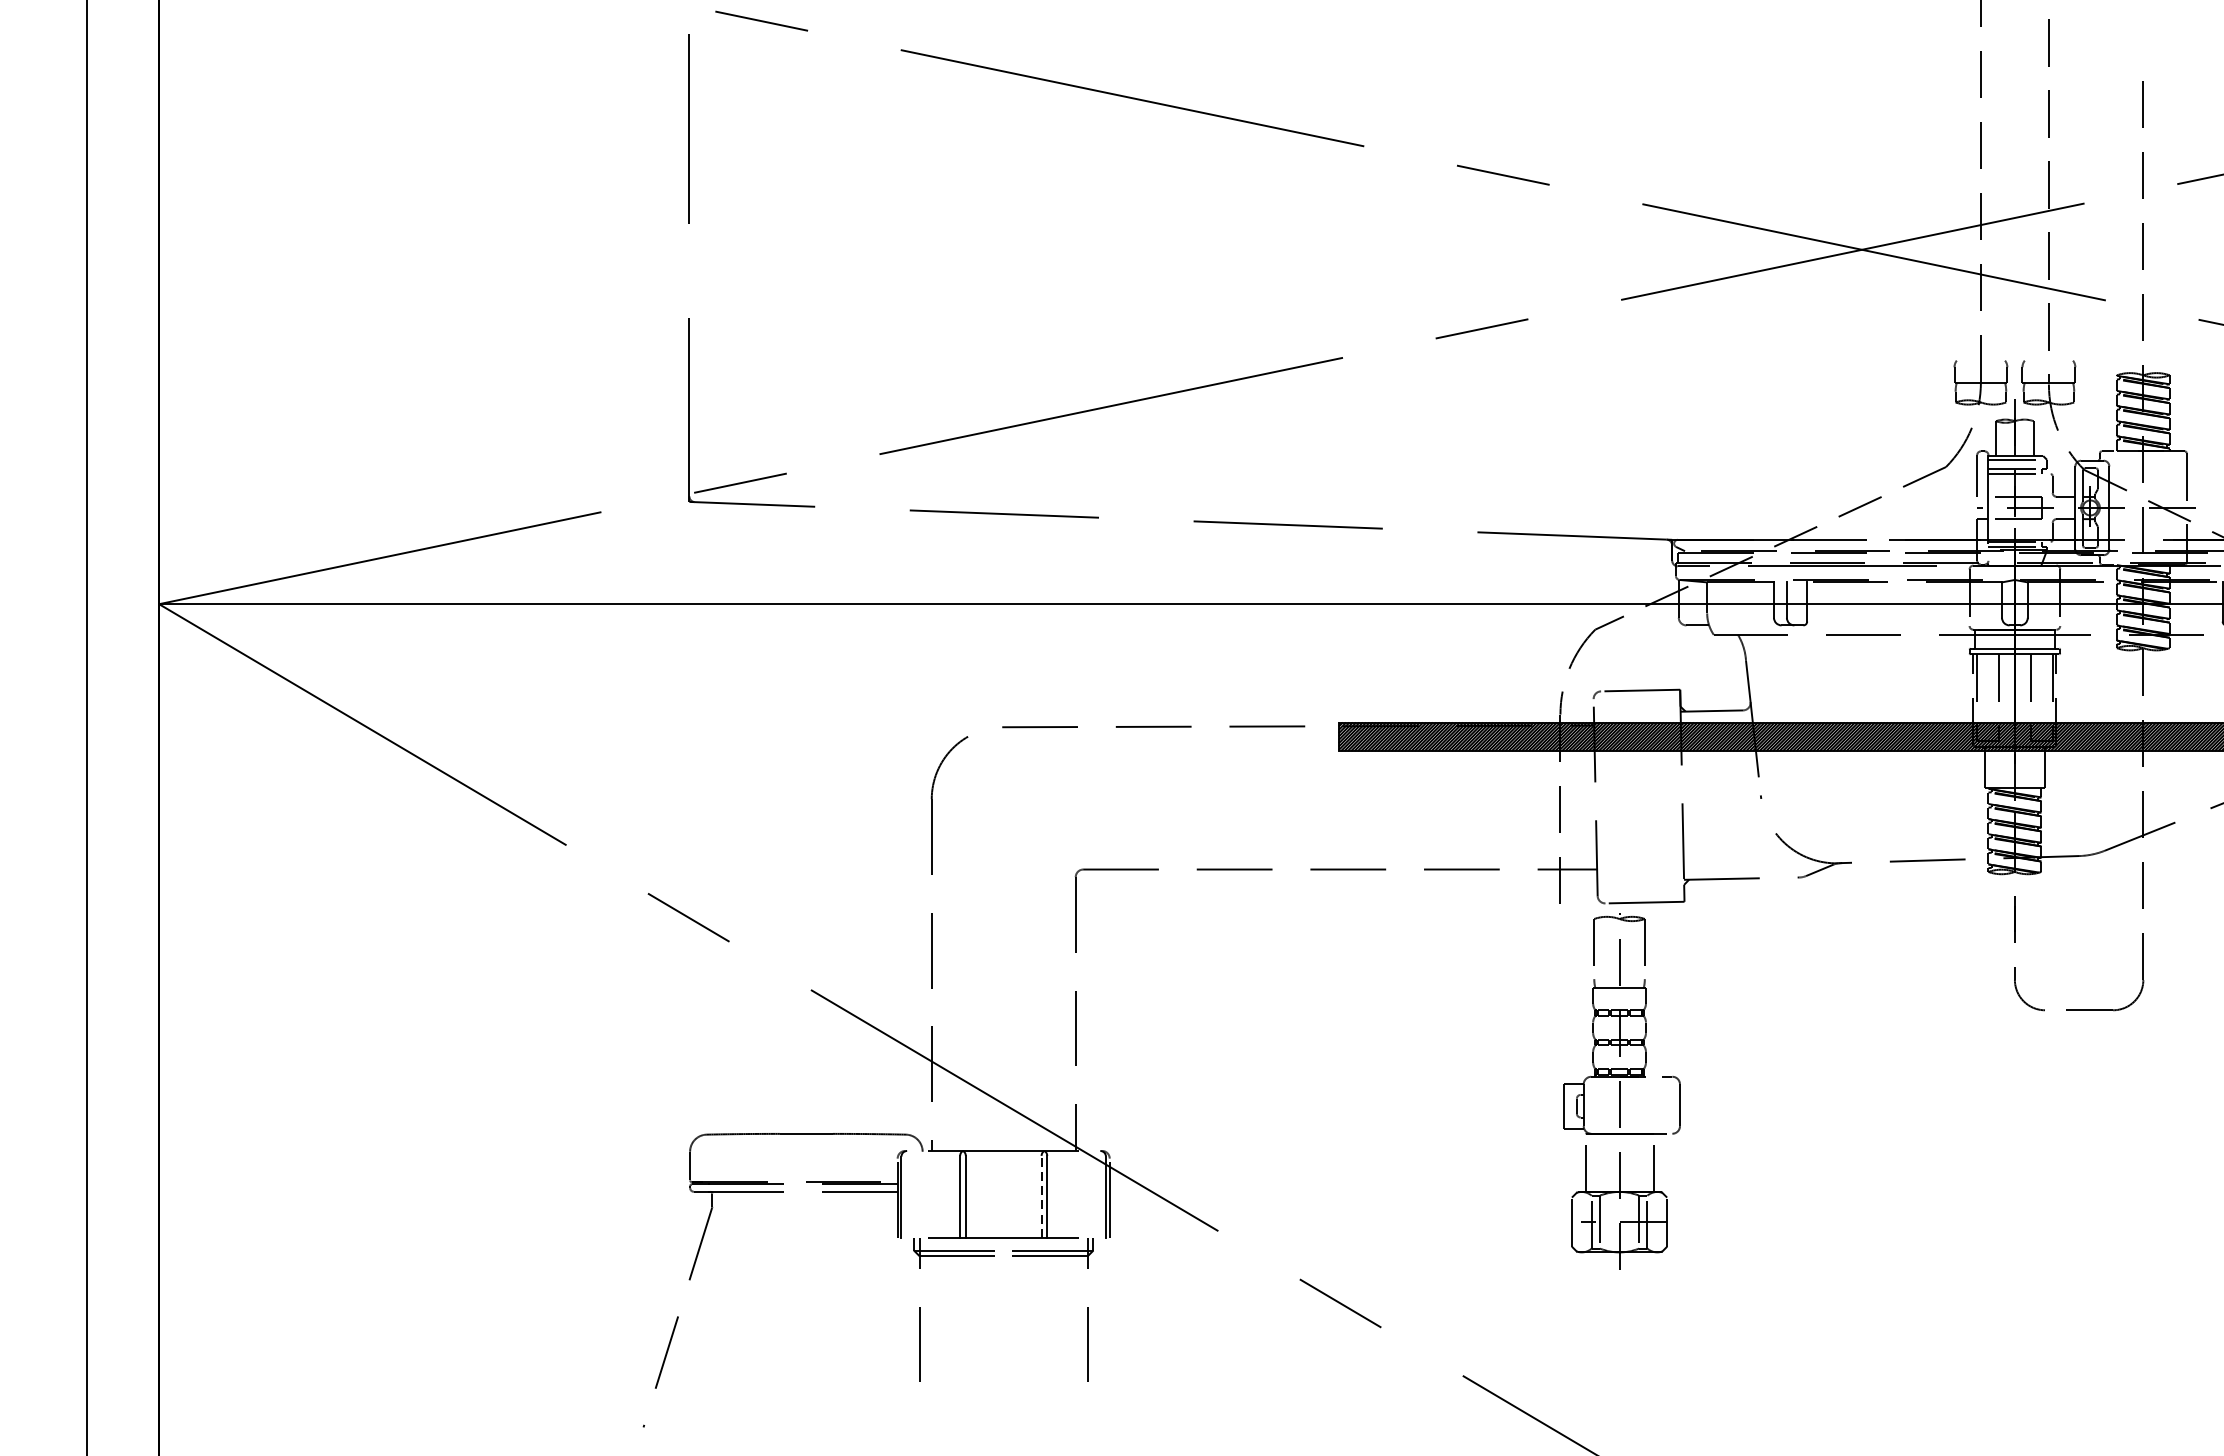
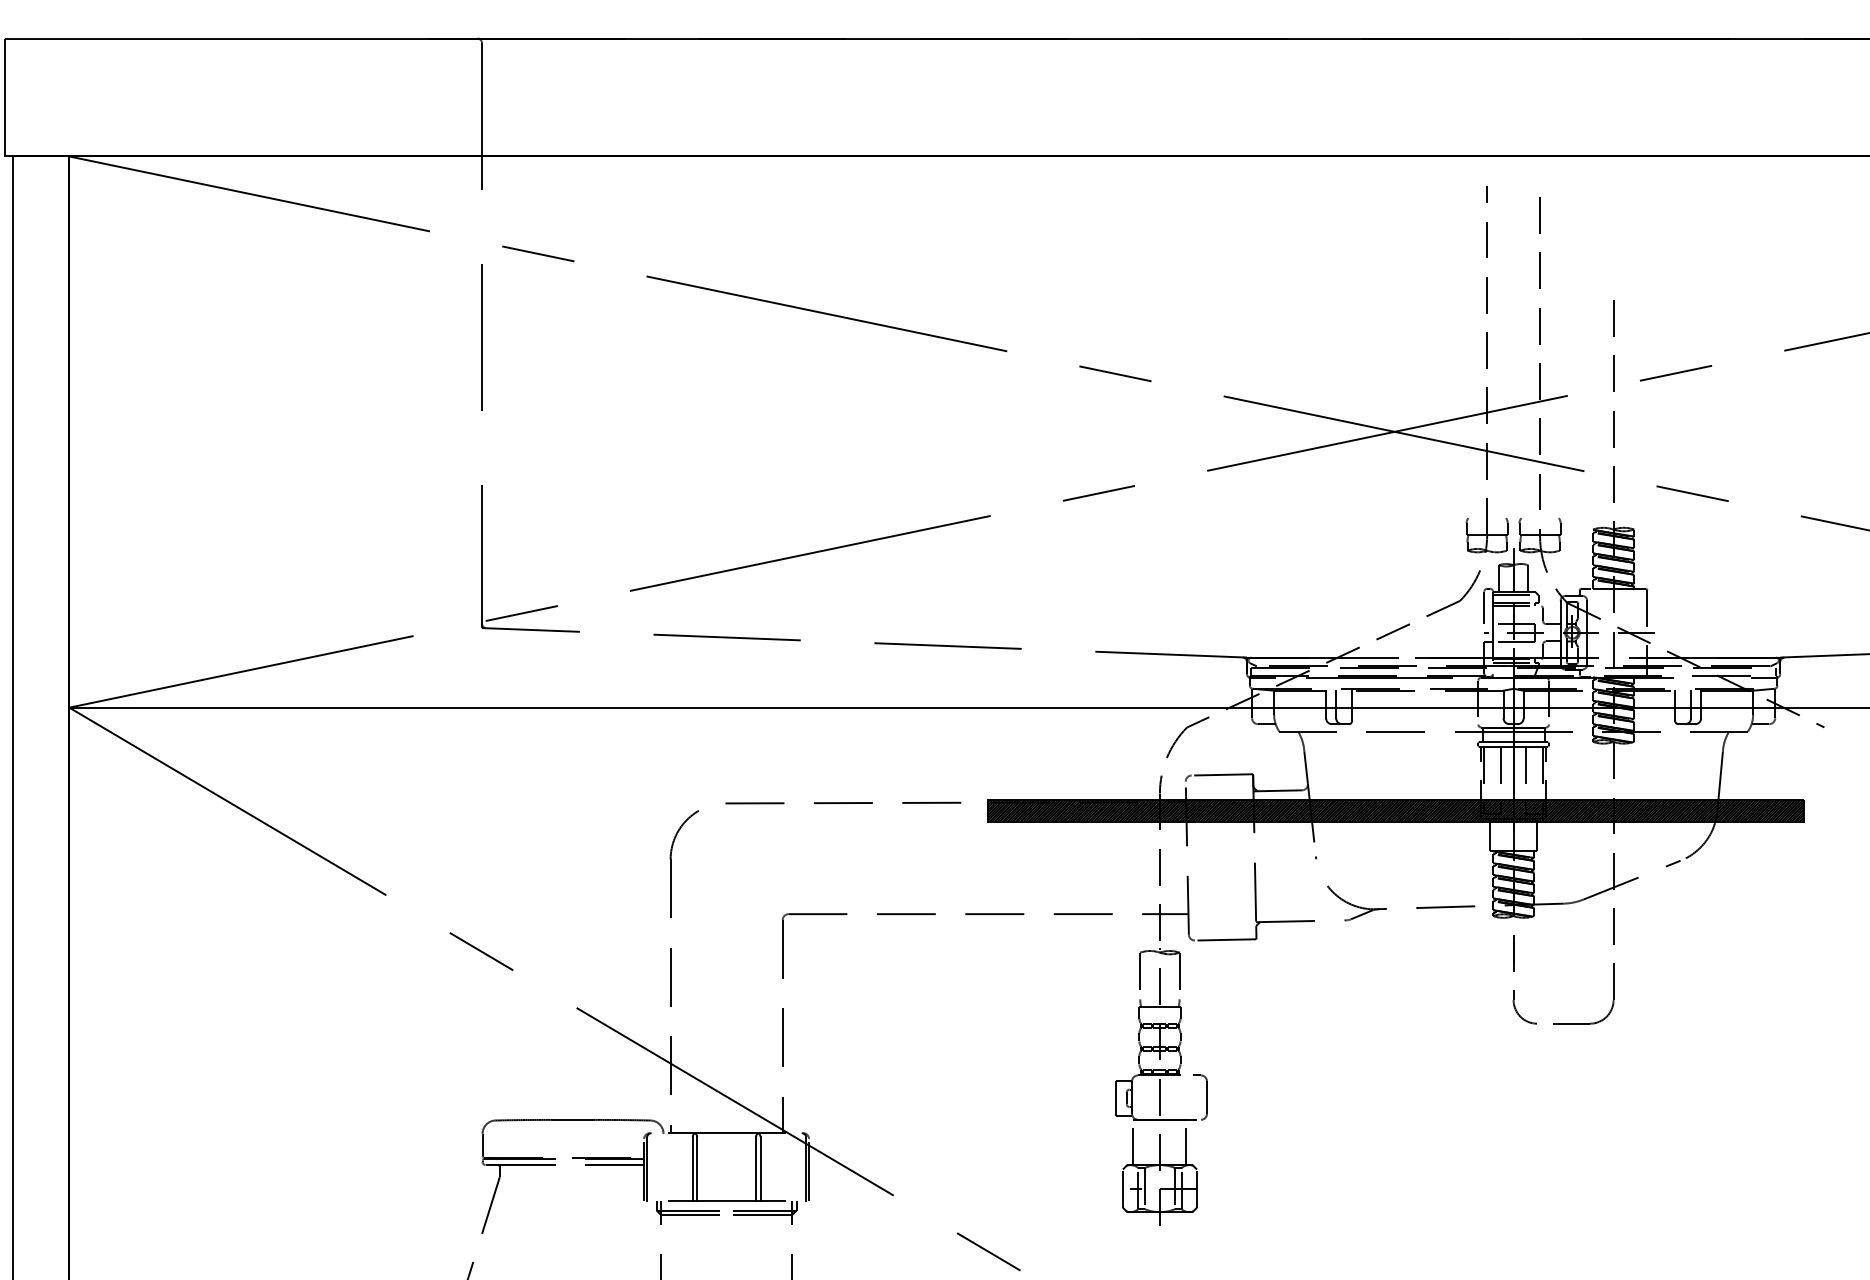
part: (1621, 1090) -> (1161, 1086), moved
line: (1042, 1196) -> (756, 1168), dashed -> solid

